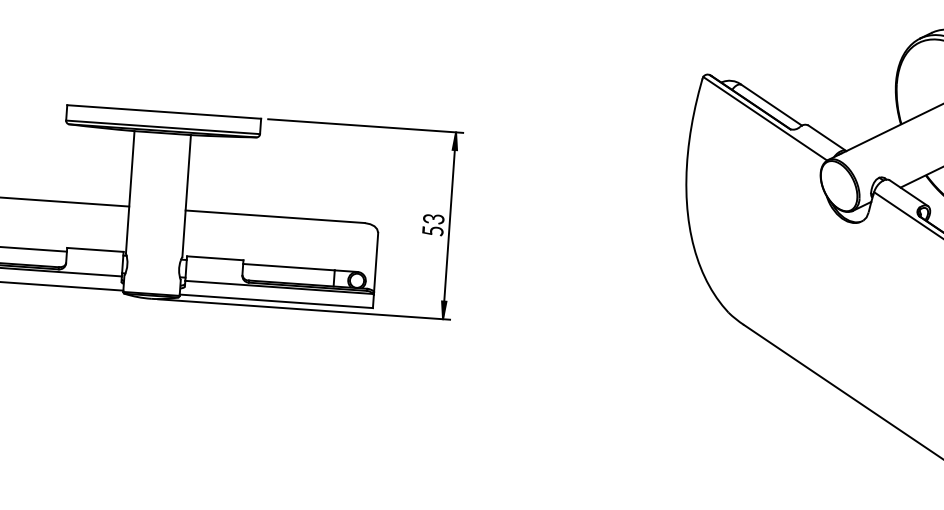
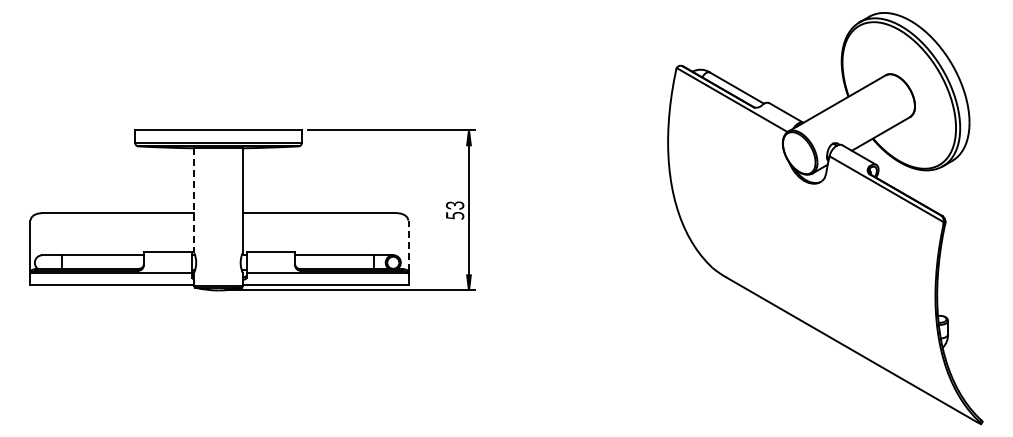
line: (130, 193) -> (194, 201), solid -> dashed
line: (376, 261) -> (408, 245), solid -> dashed

